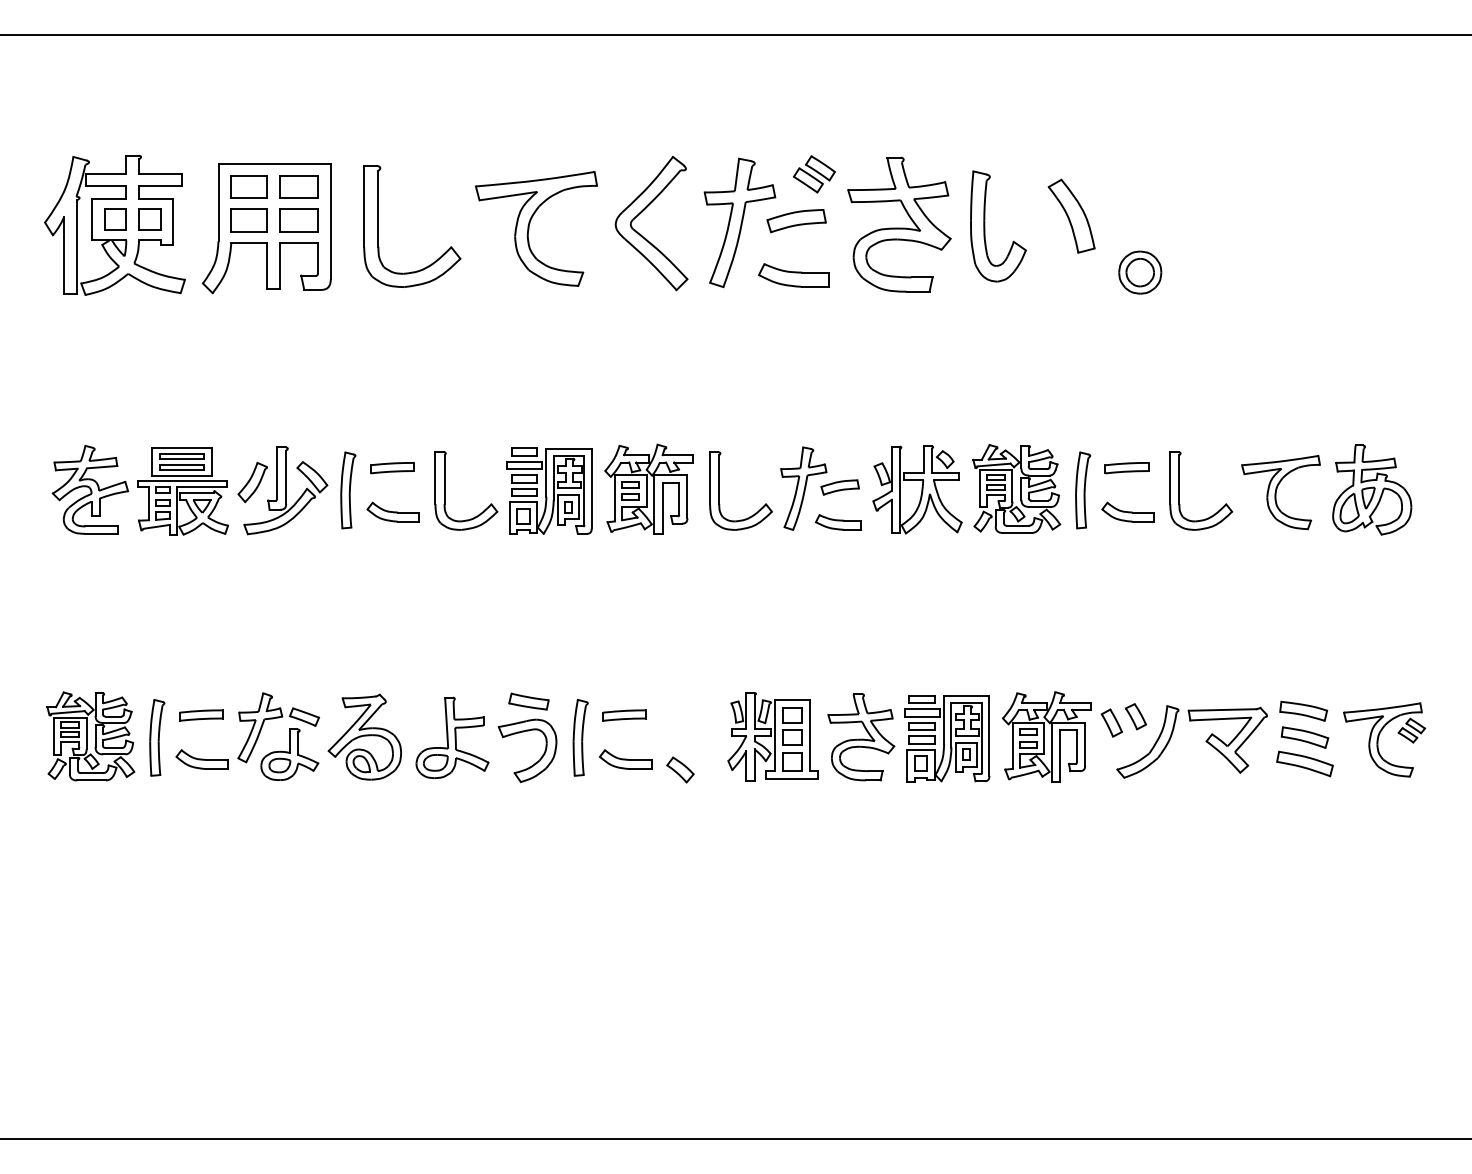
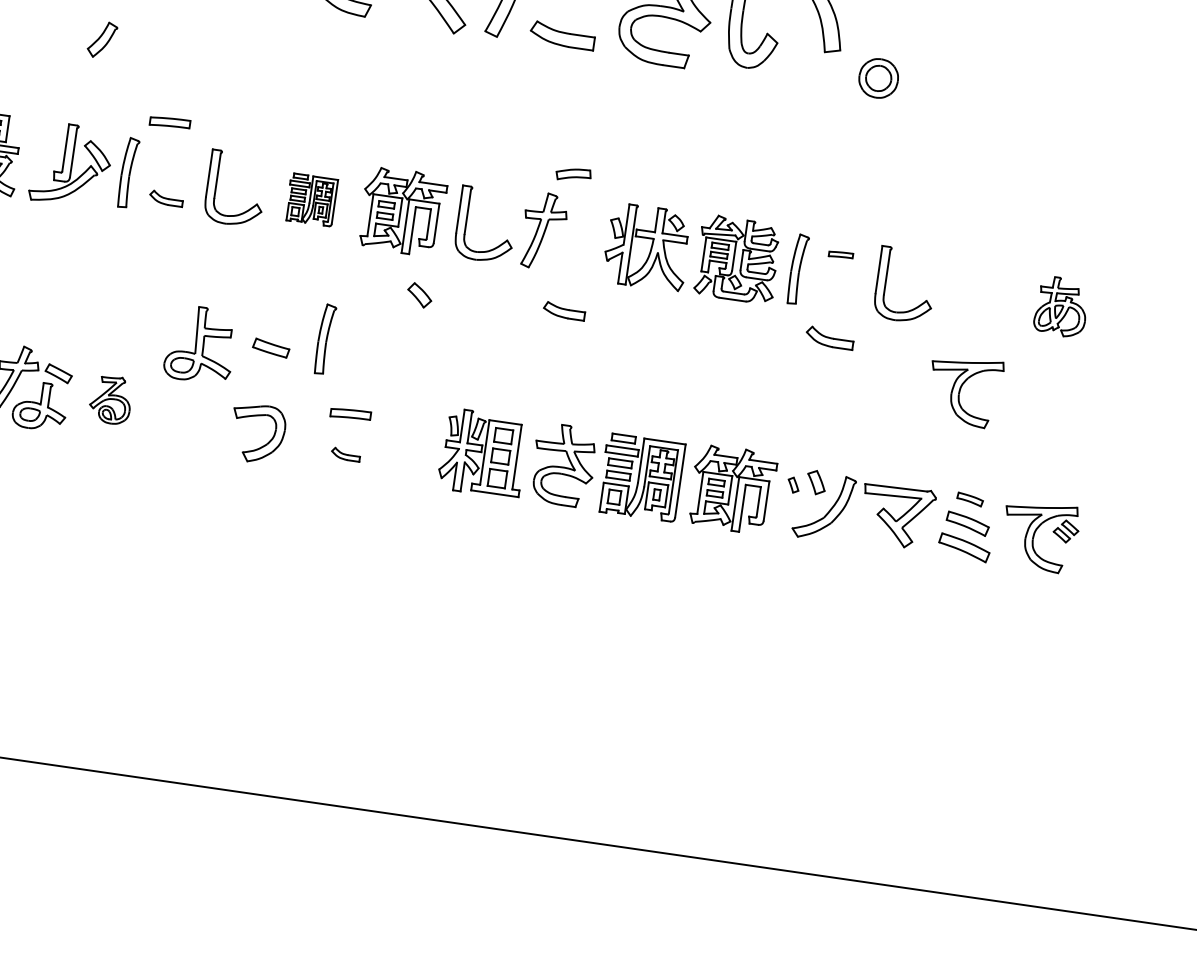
part: (392, 468) -> (170, 123), moved
part: (1126, 468) -> (840, 255), size x0.6
part: (252, 481) -> (102, 39), moved
part: (839, 487) -> (572, 174), moved
part: (1372, 489) -> (1061, 306), size x0.7
part: (549, 490) -> (311, 199), size x0.6
part: (1280, 492) -> (964, 391), moved
part: (392, 511) -> (165, 197), size x0.7
part: (1127, 511) -> (829, 337), moved
part: (838, 522) -> (564, 311), moved
part: (528, 701) -> (270, 347), moved
part: (1303, 710) -> (969, 498), size x0.6
part: (1111, 722) -> (793, 484), size x0.6
part: (364, 736) -> (110, 399), size x0.6
part: (452, 737) -> (200, 344), moved
part: (580, 737) -> (325, 339), moved
part: (625, 759) -> (345, 454), size x0.6
part: (680, 769) -> (419, 295), moved

